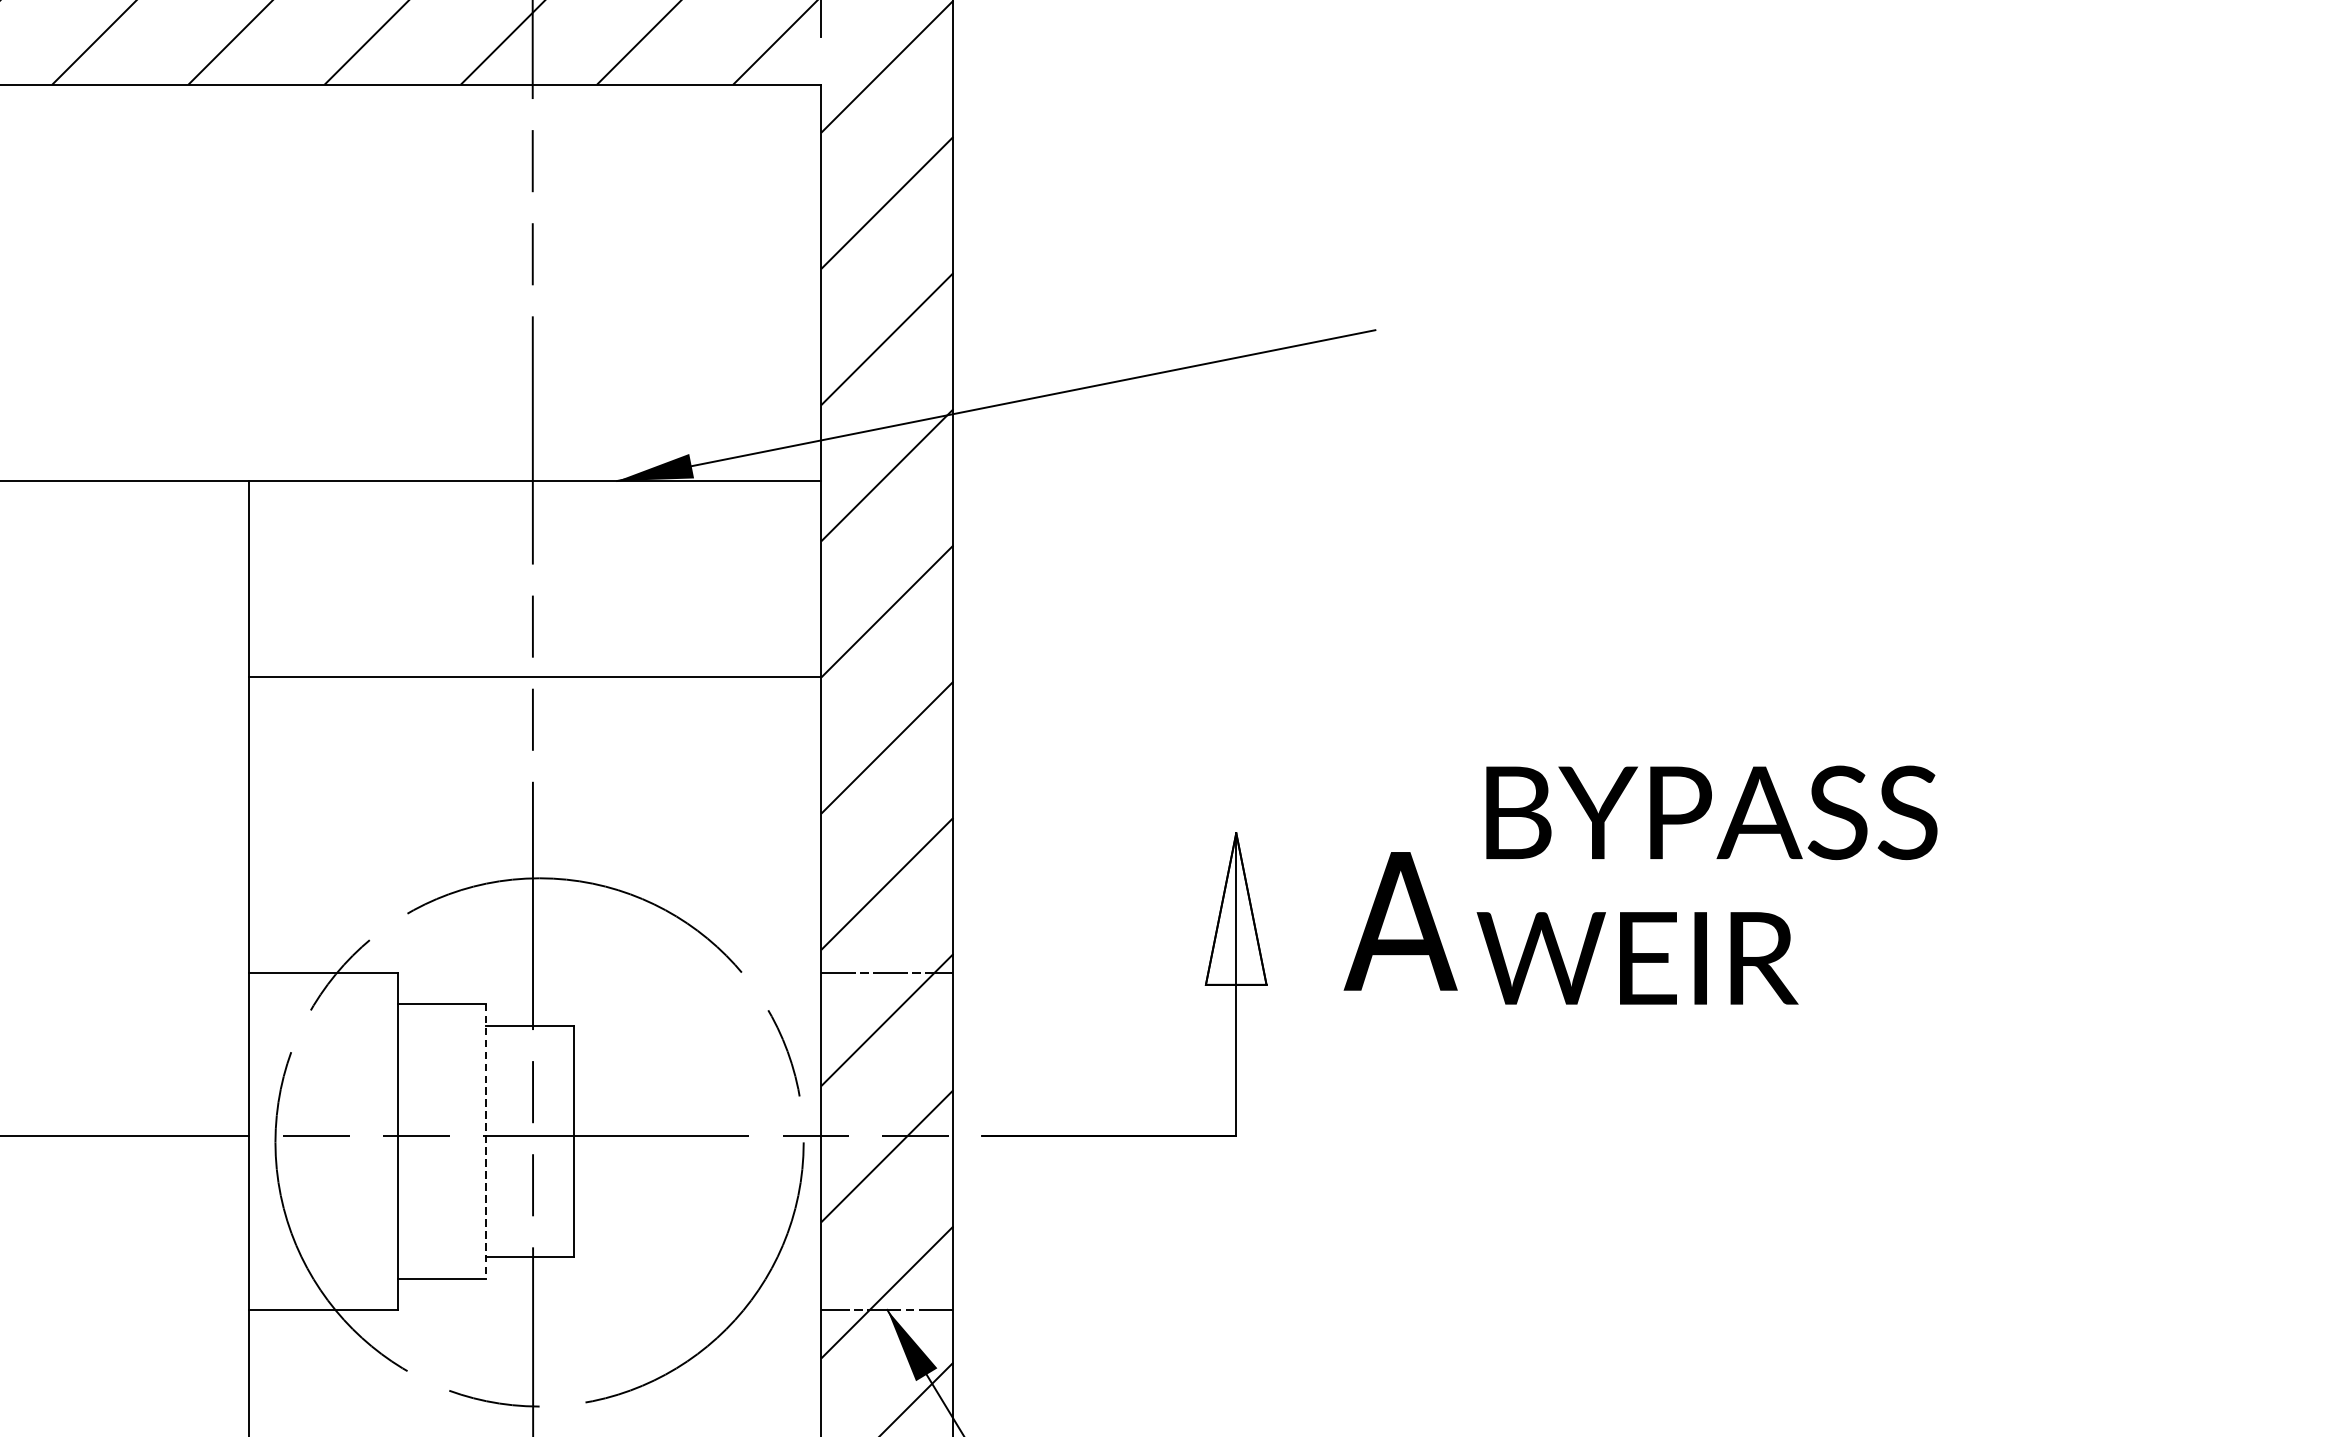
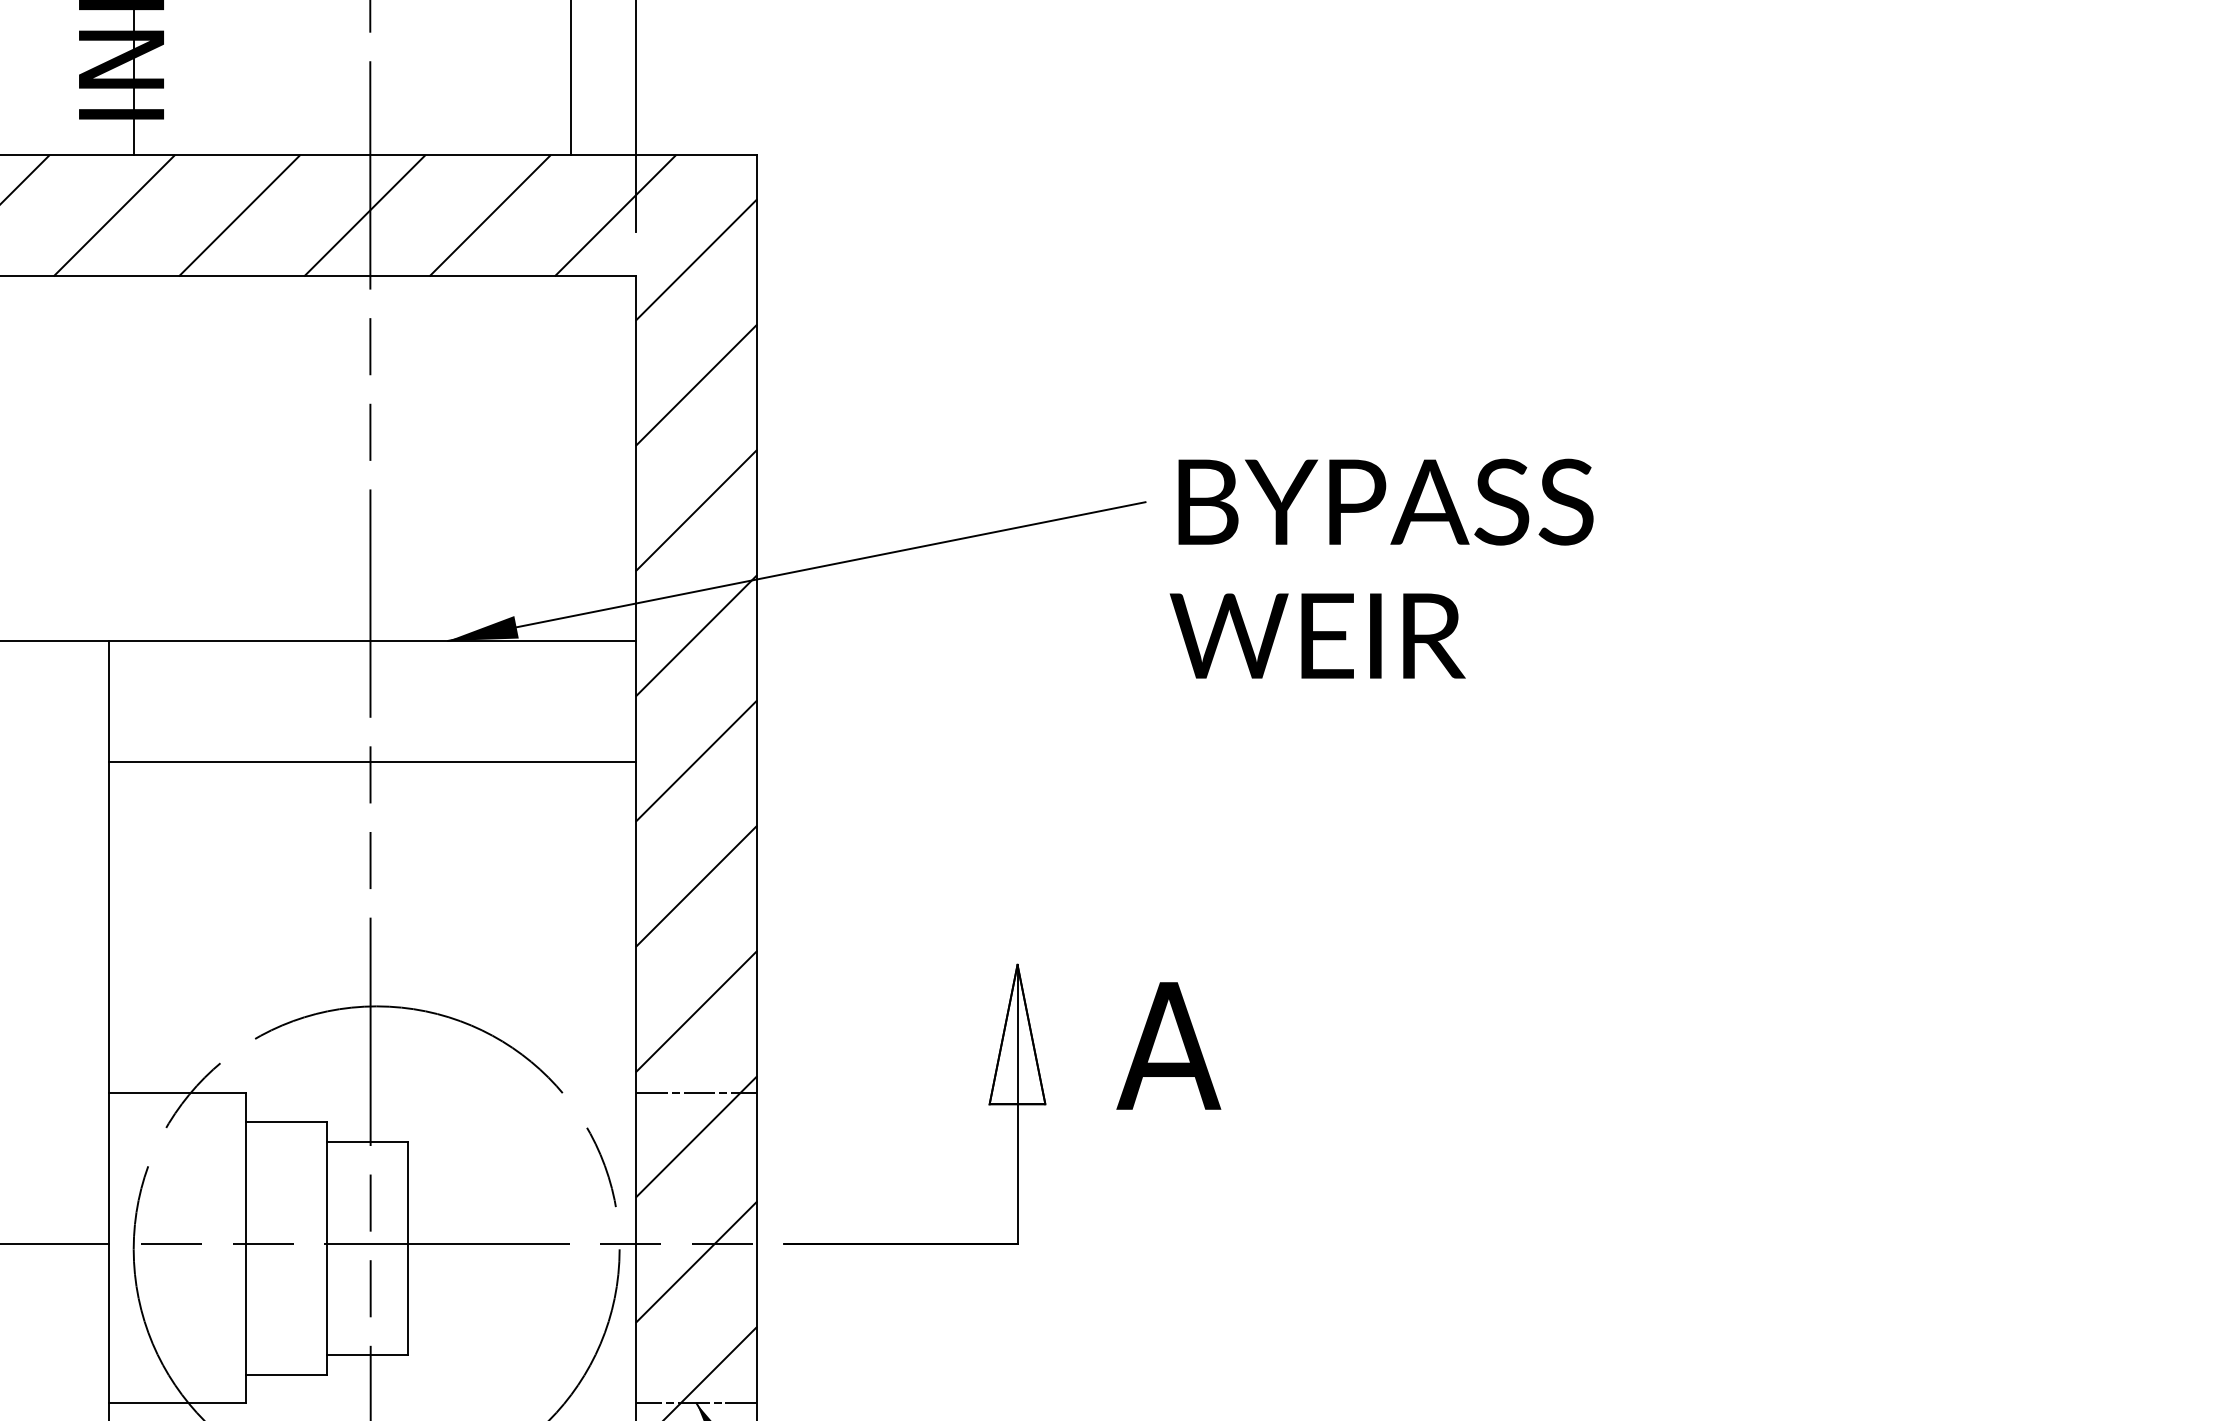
line: (535, 677) -> (372, 762), moved
text: (1706, 884) -> (1381, 568), moved
line: (486, 1141) -> (327, 1248), dashed -> solid

